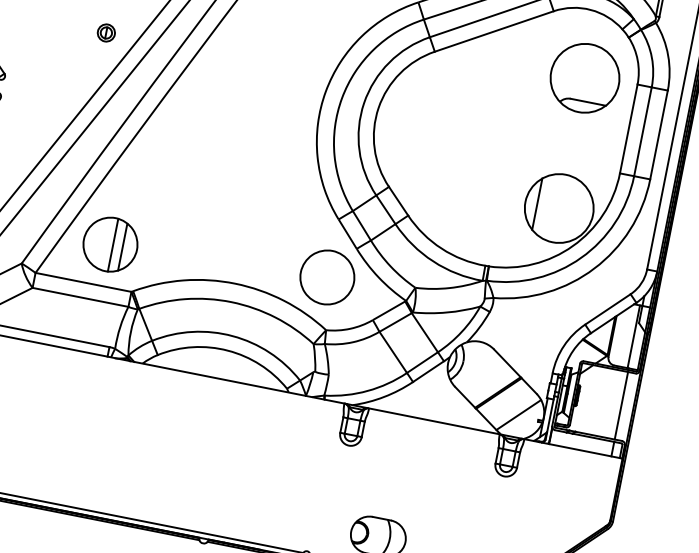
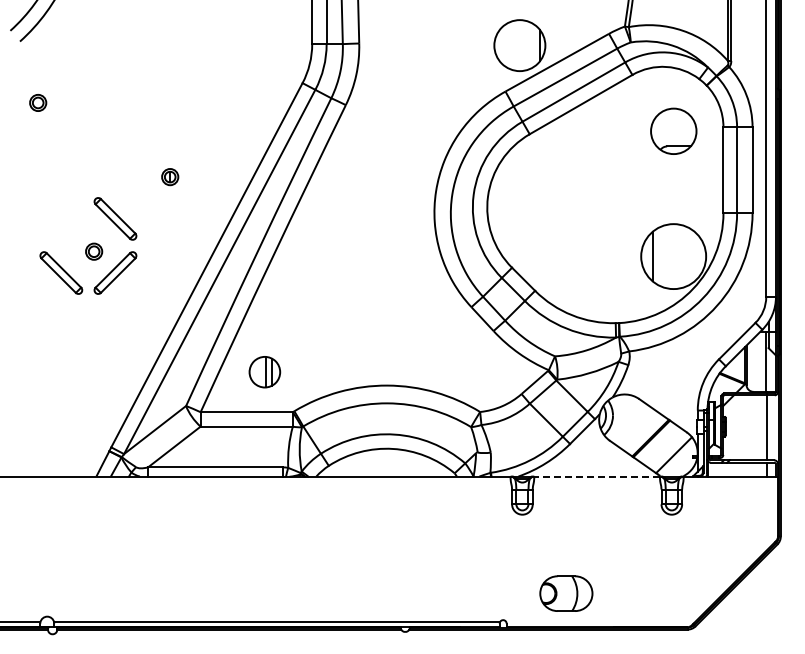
part: (106, 33) -> (170, 177), moved
part: (584, 78) -> (673, 131), size x0.7
part: (110, 243) -> (264, 371), size x0.6
part: (327, 276) -> (471, 362), removed
line: (434, 421) -> (597, 476), solid -> dashed

